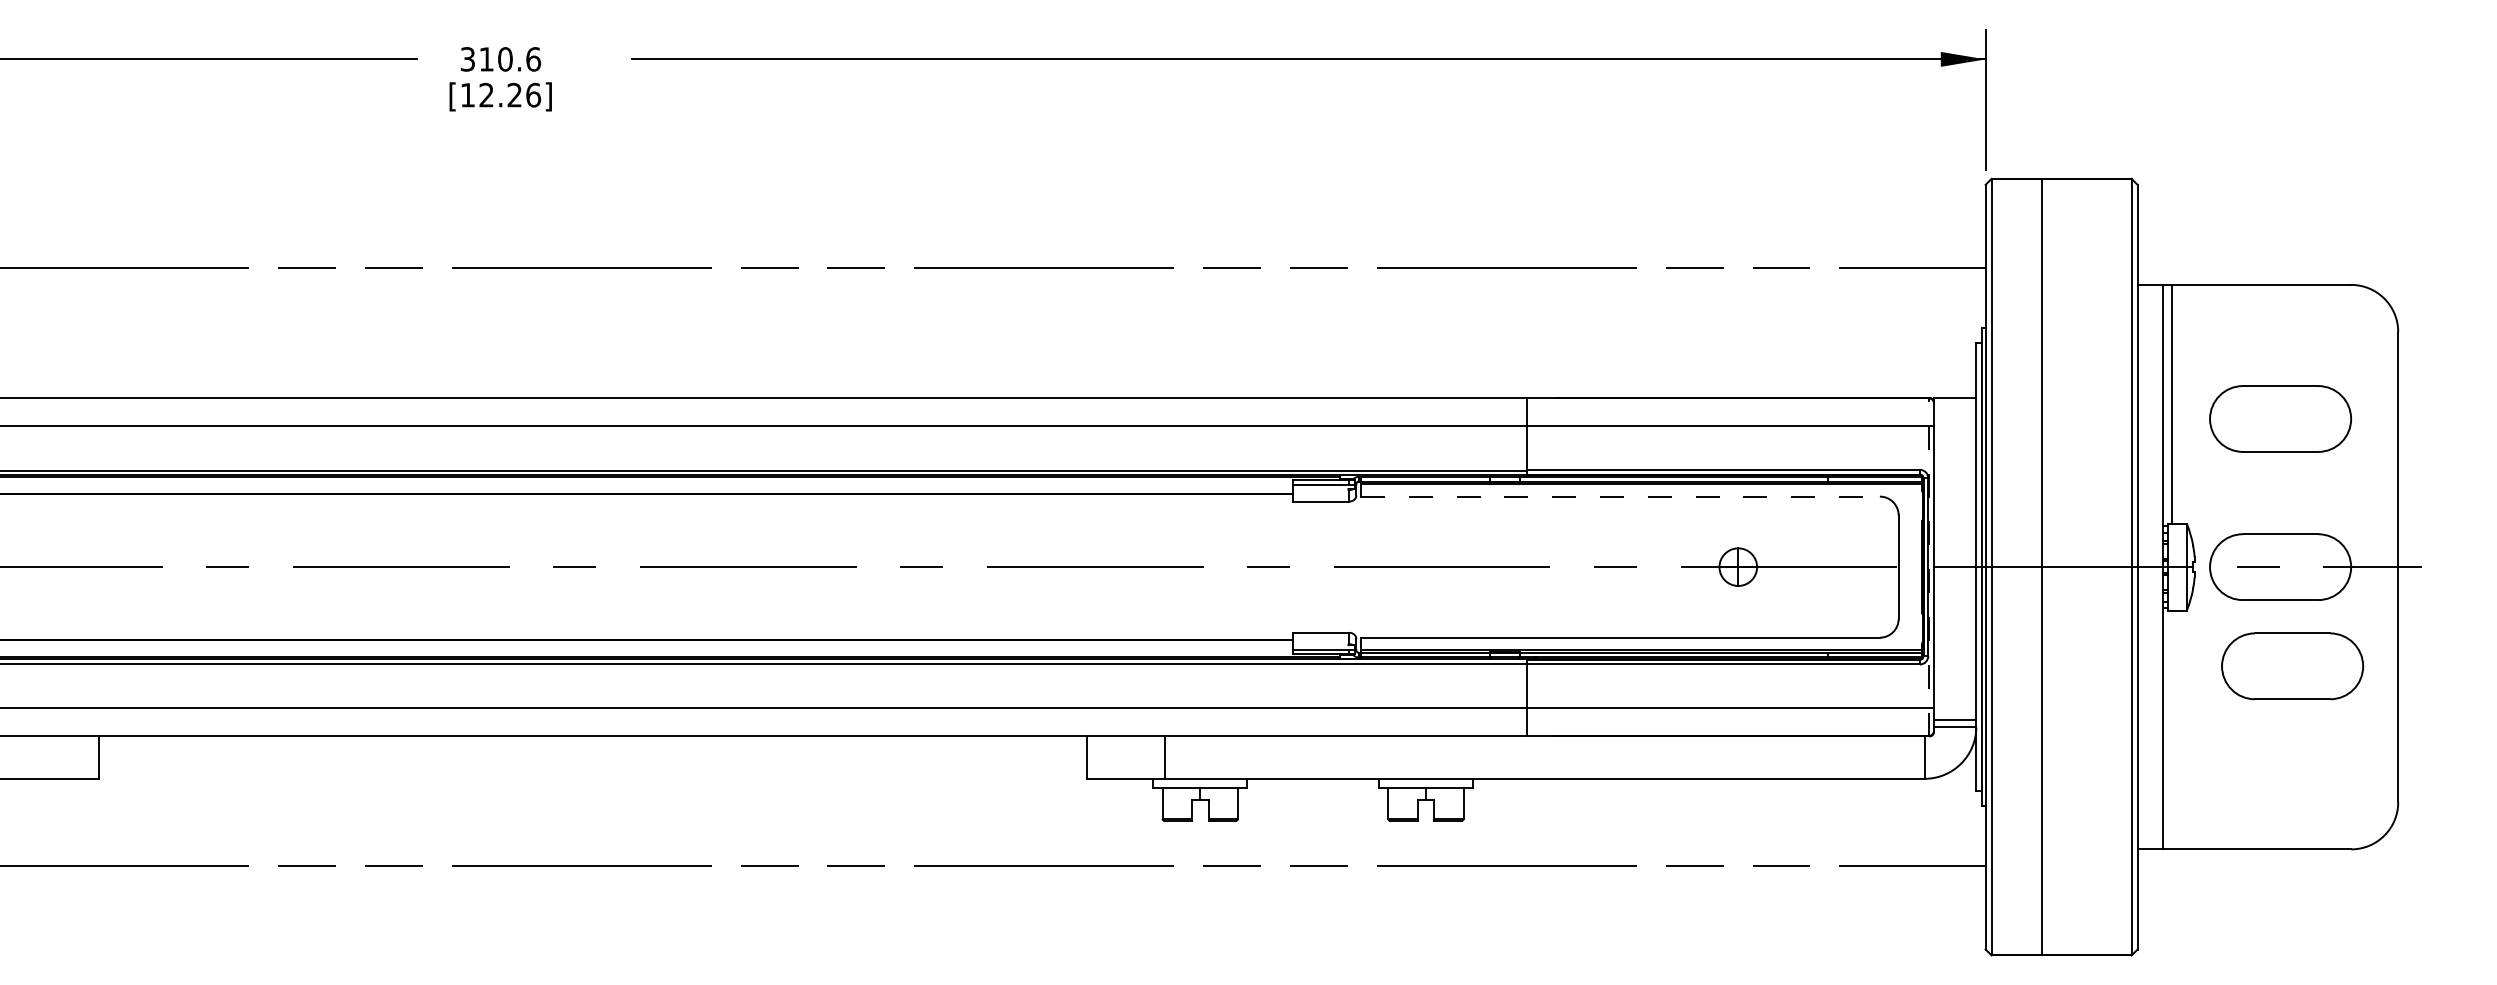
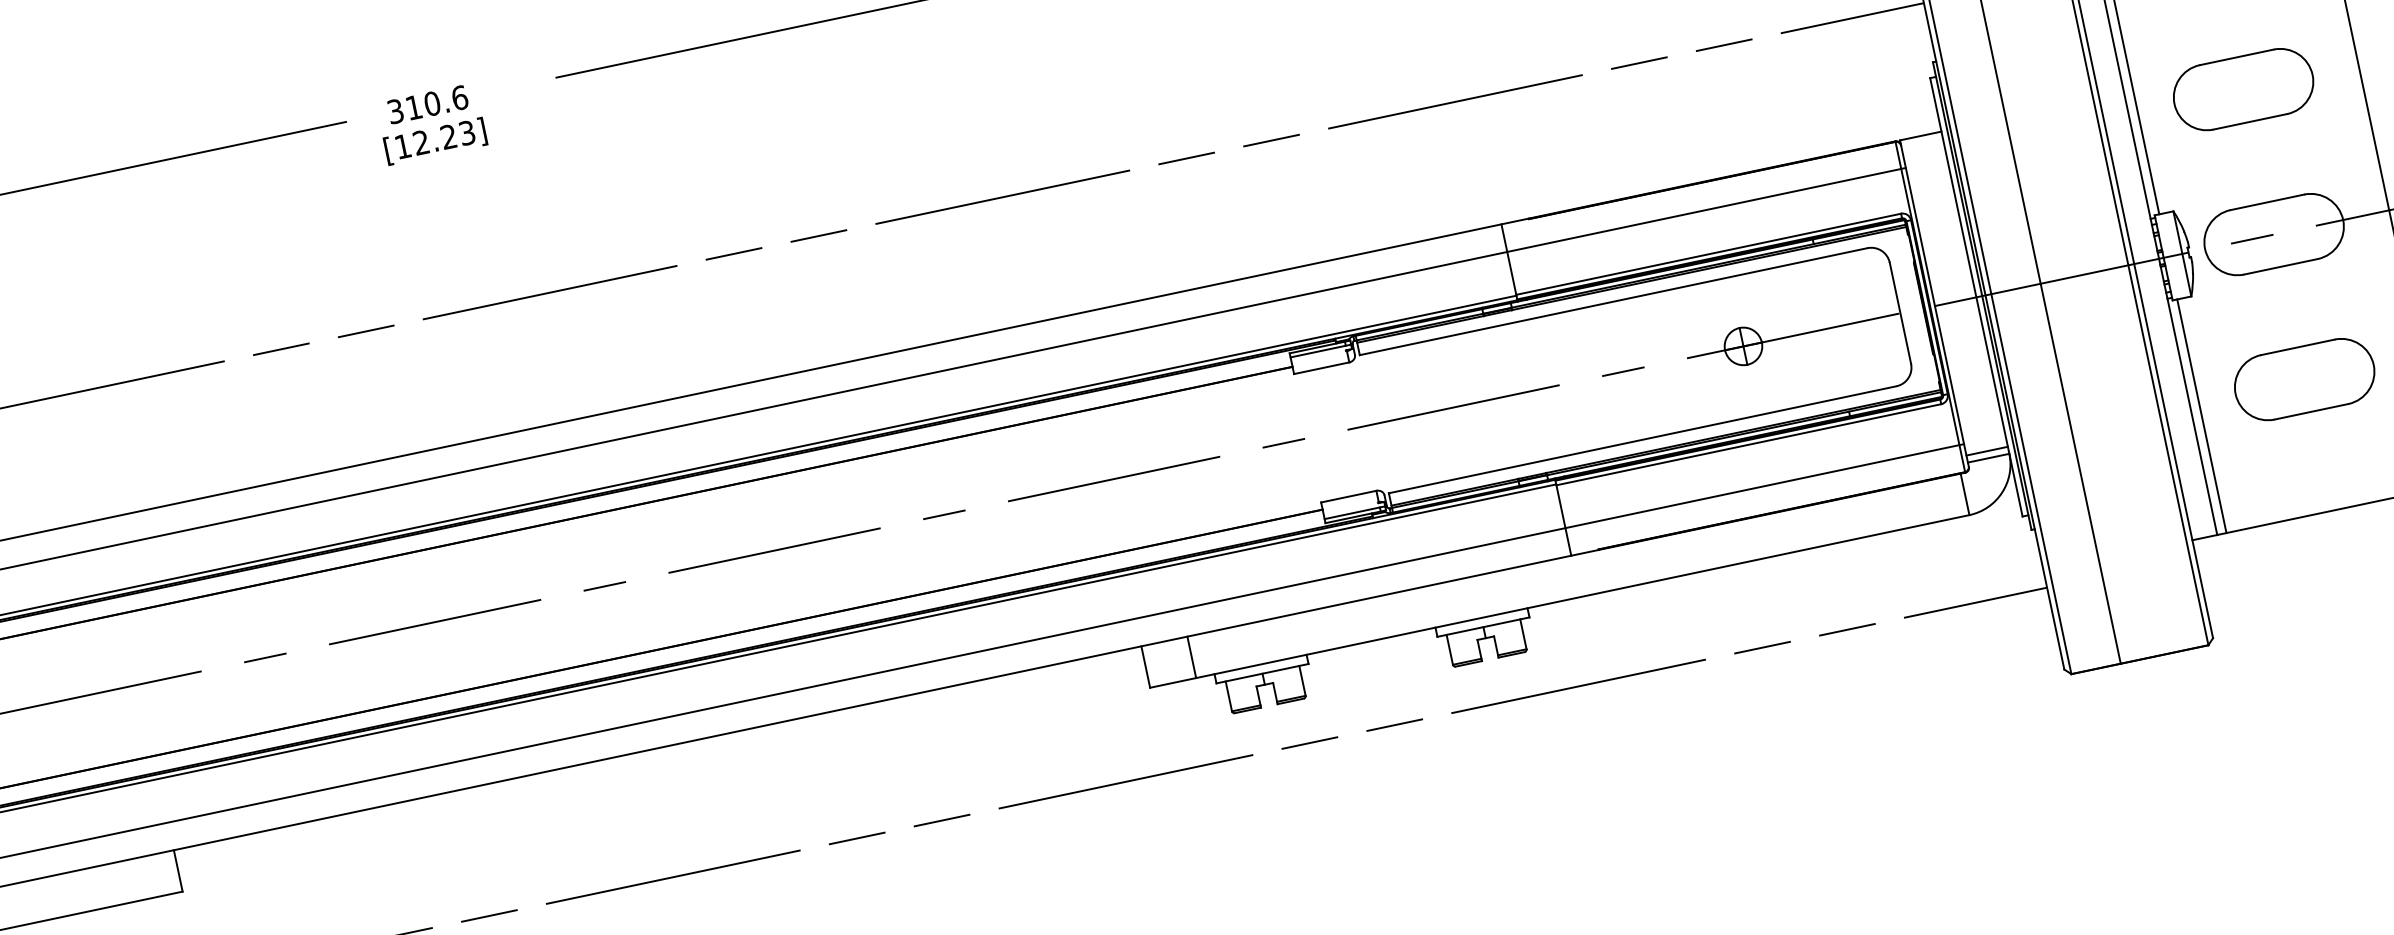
text: (533, 94) -> (467, 132), [12.26] -> [12.23]
line: (1620, 496) -> (1613, 301), dashed -> solid
line: (1929, 566) -> (1930, 306), dashed -> solid
part: (2292, 666) -> (2304, 379), moved
line: (2172, 729) -> (2201, 415), added
line: (1165, 757) -> (1191, 657), moved

